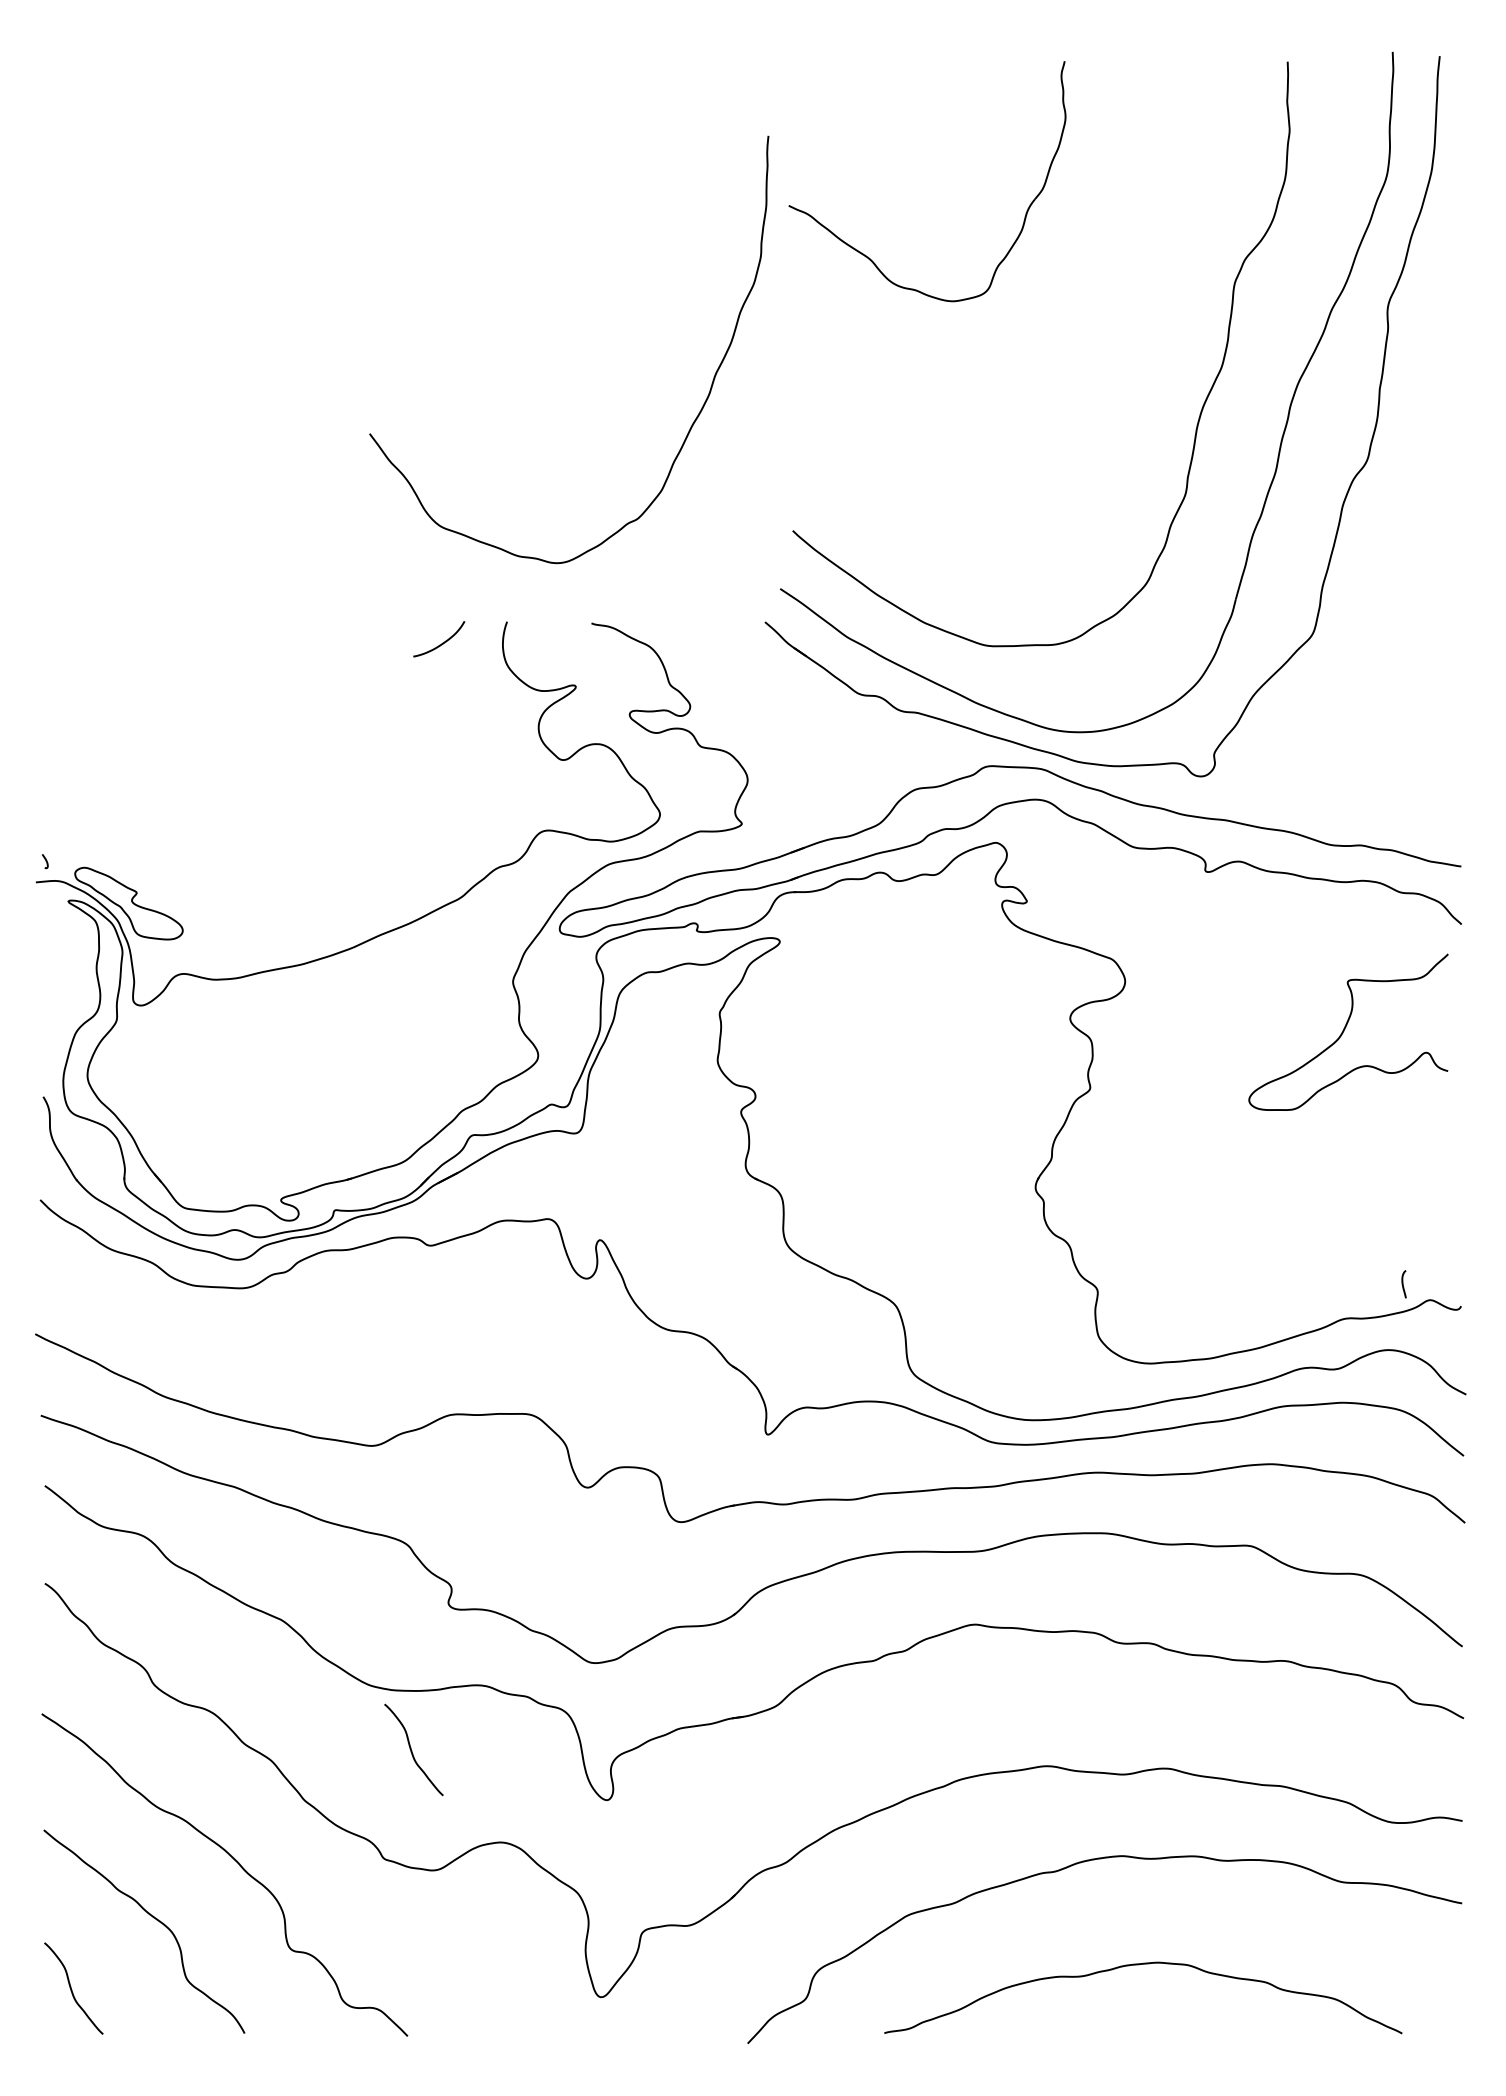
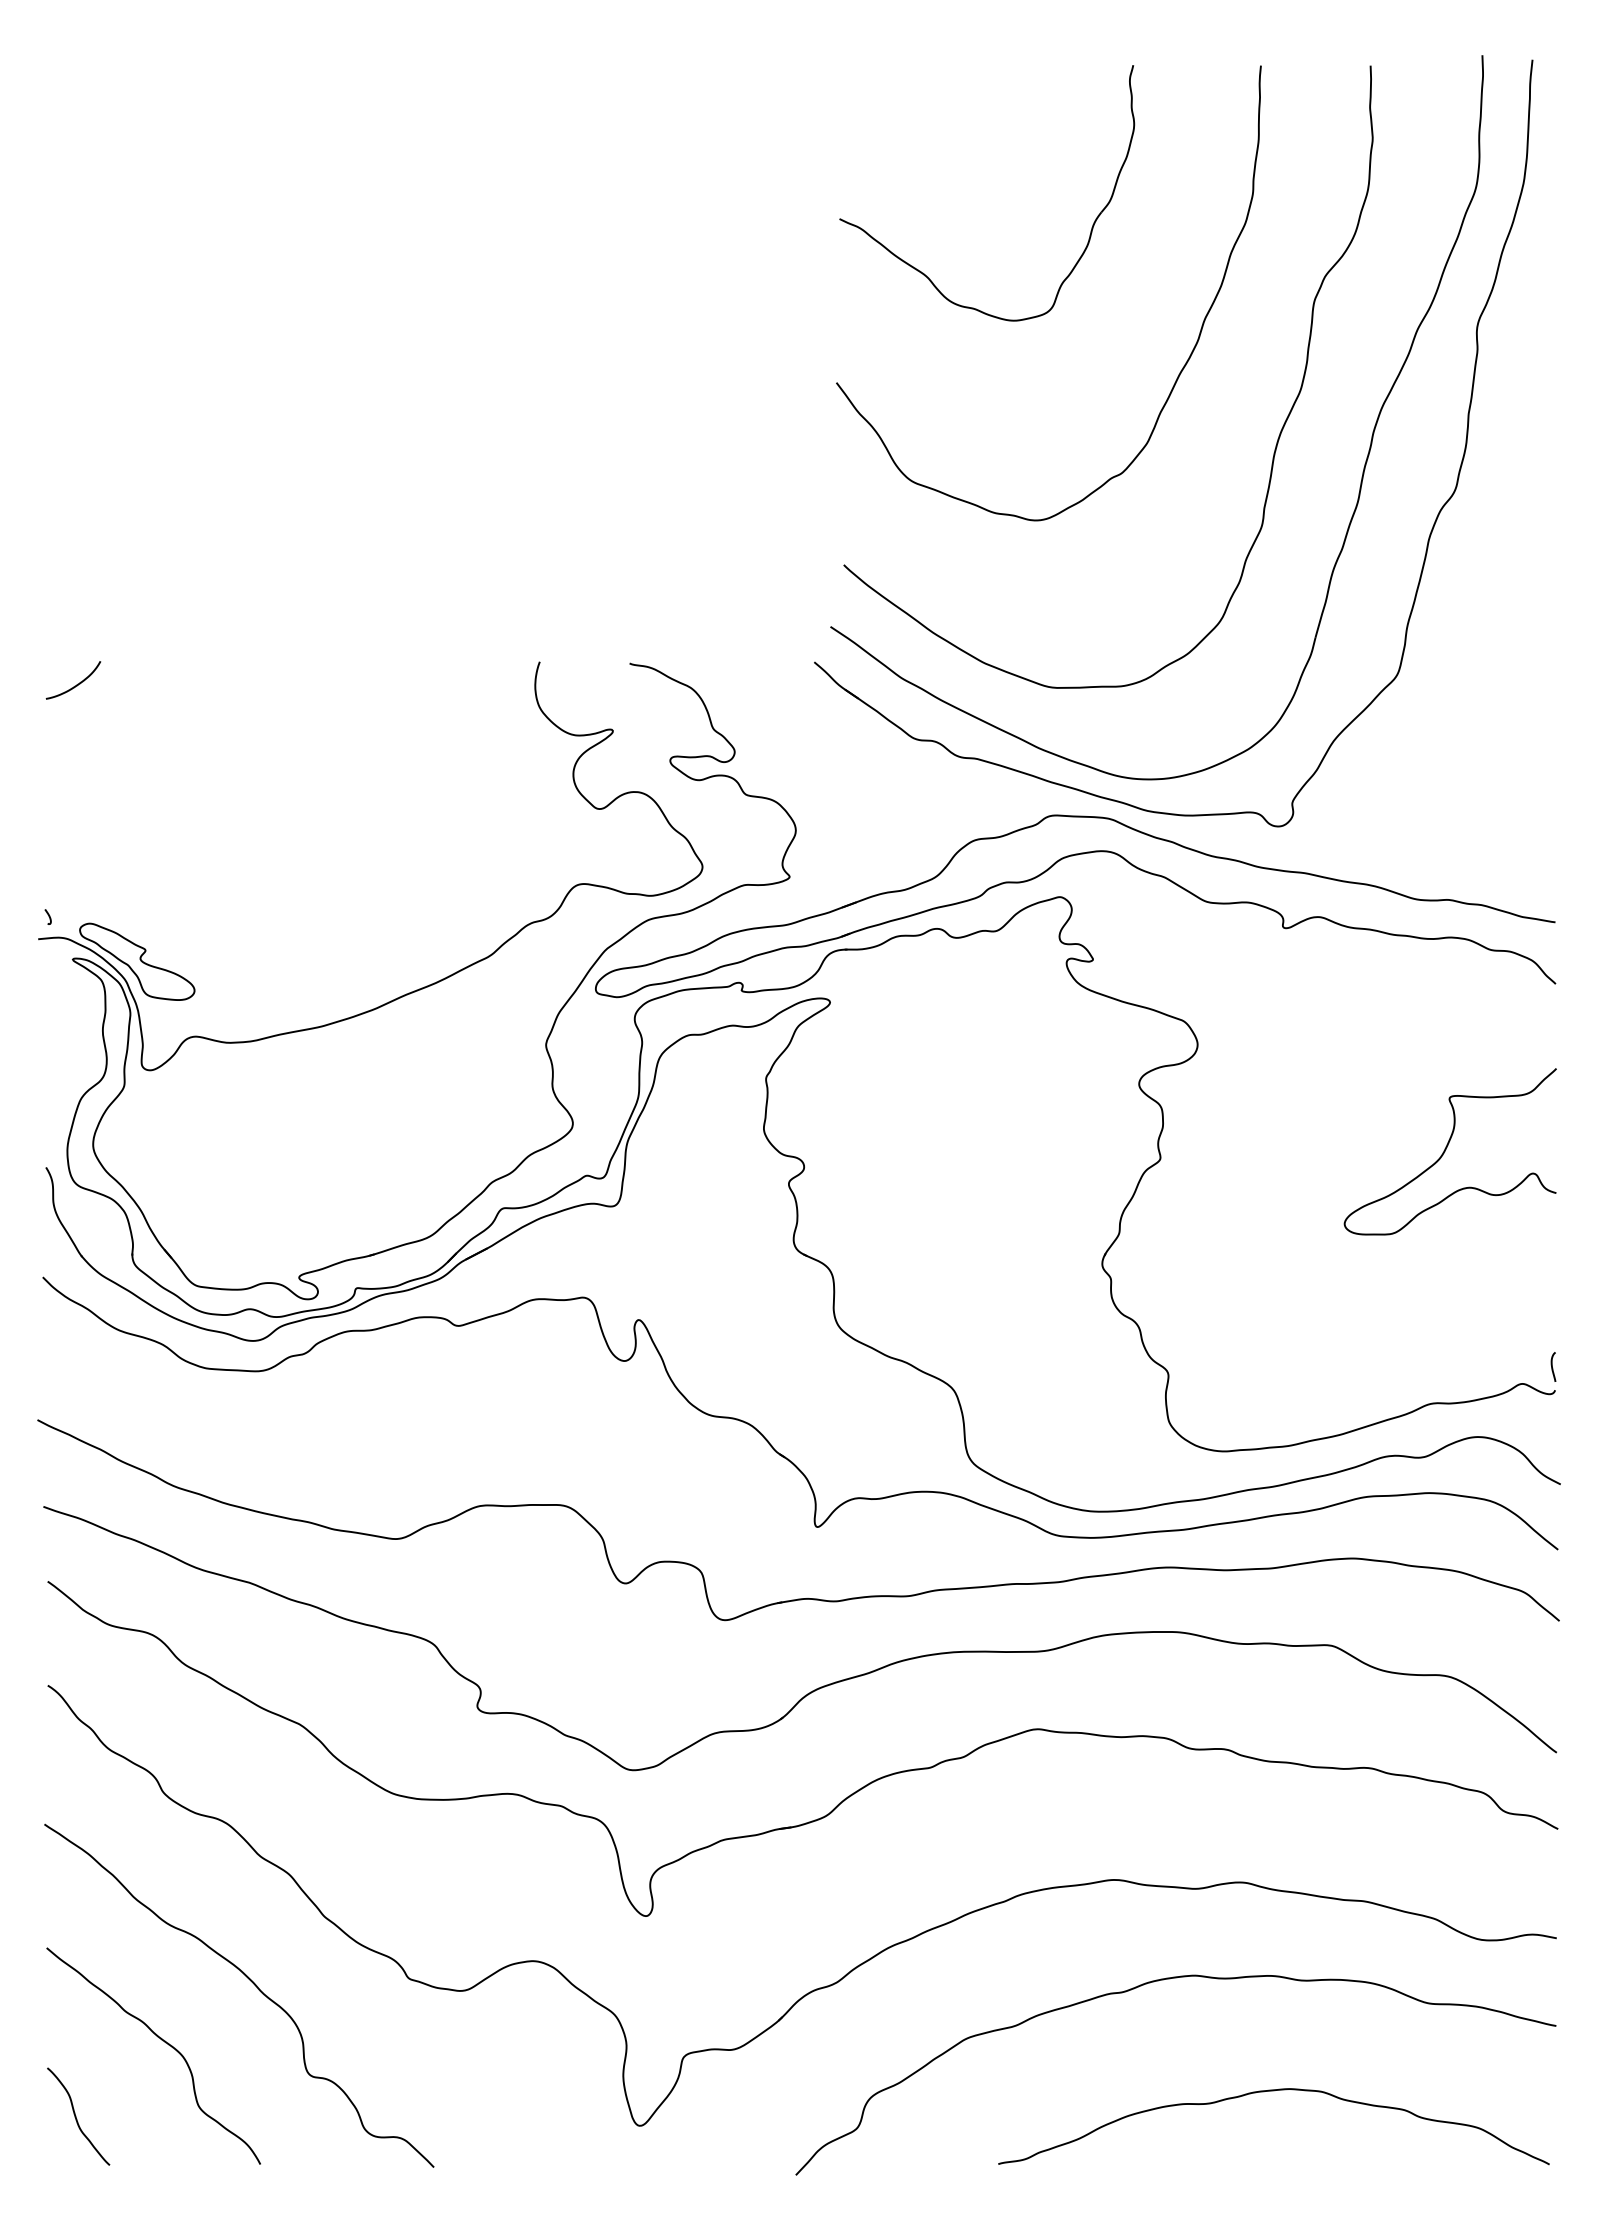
curve: (692, 422) -> (1180, 370), moved
curve: (442, 643) -> (76, 684), moved
curve: (1344, 1030) -> (1446, 1149), moved
curve: (1403, 1283) -> (1552, 1366), moved
curve: (411, 1749) -> (438, 1862), removed
curve: (1142, 1964) -> (1273, 2091), moved

